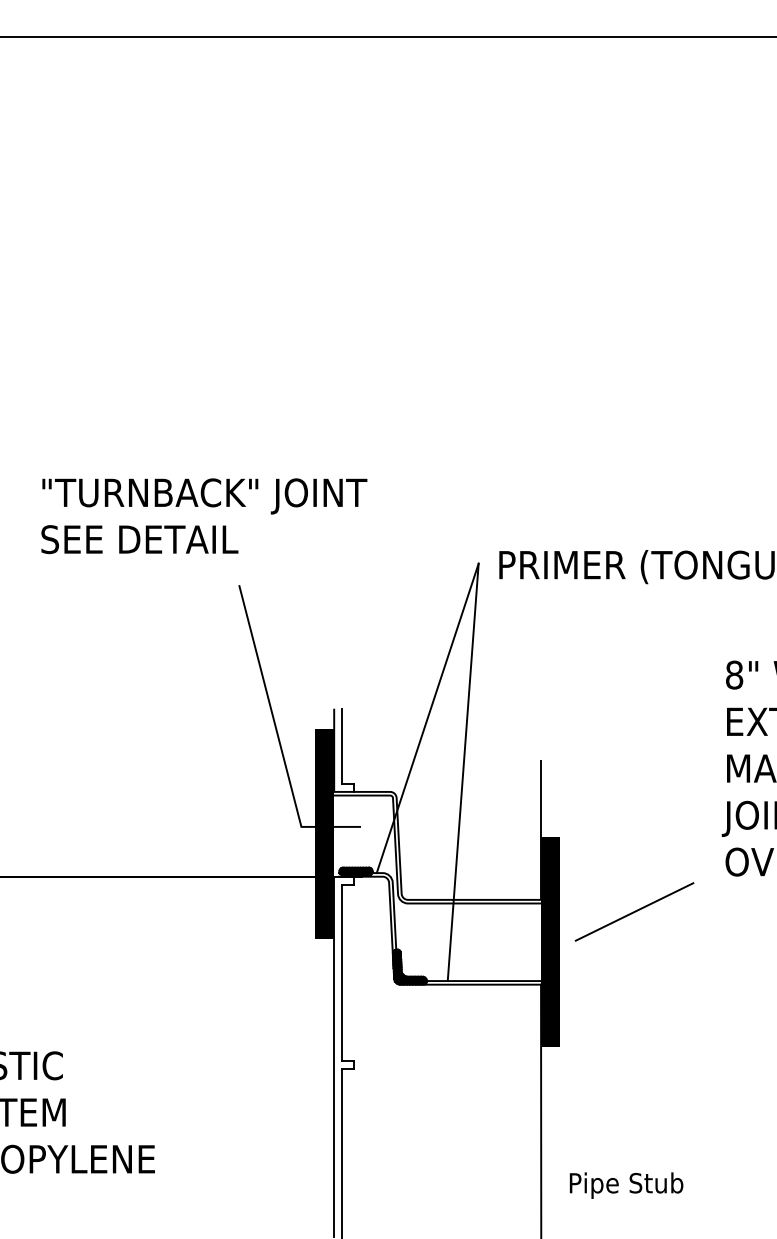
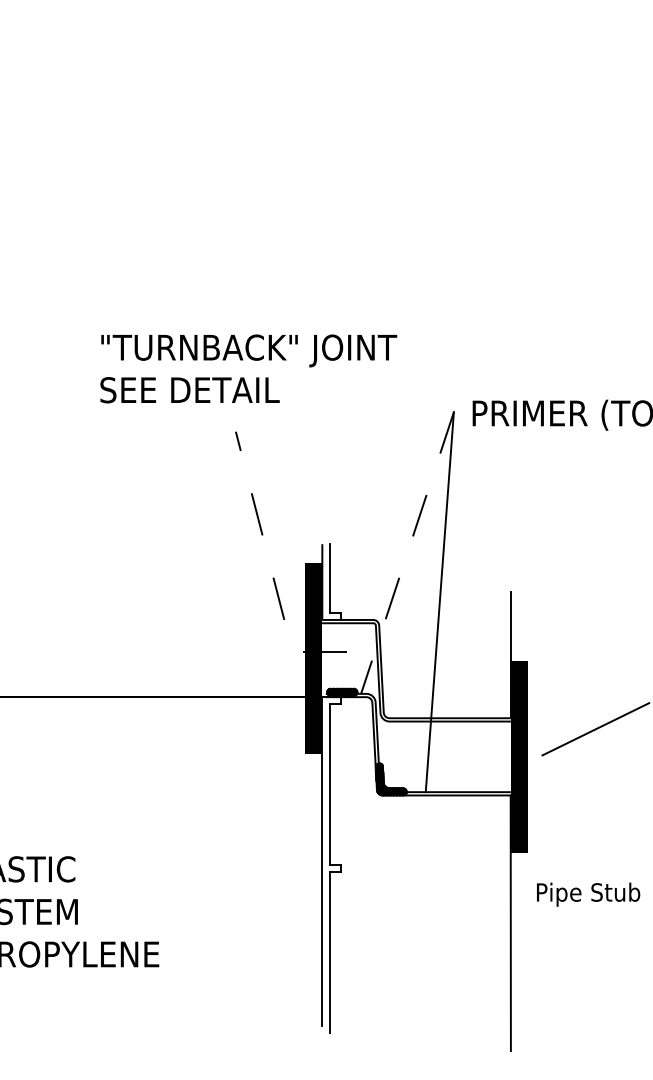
text: (204, 516) -> (248, 369), moved
line: (427, 718) -> (407, 553), solid -> dashed
line: (277, 735) -> (270, 568), solid -> dashed
text: (626, 1185) -> (588, 894), moved

